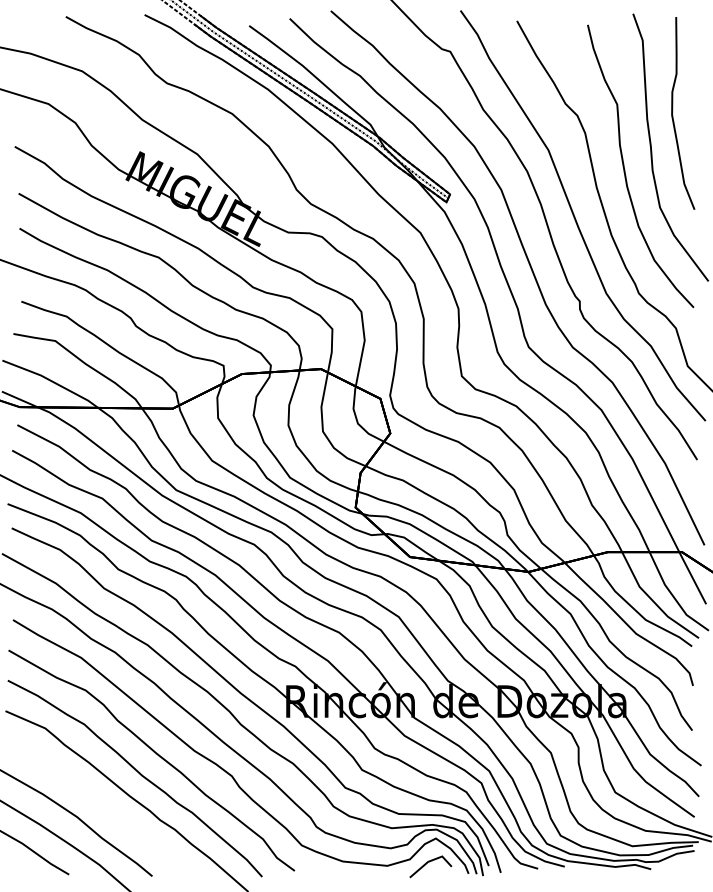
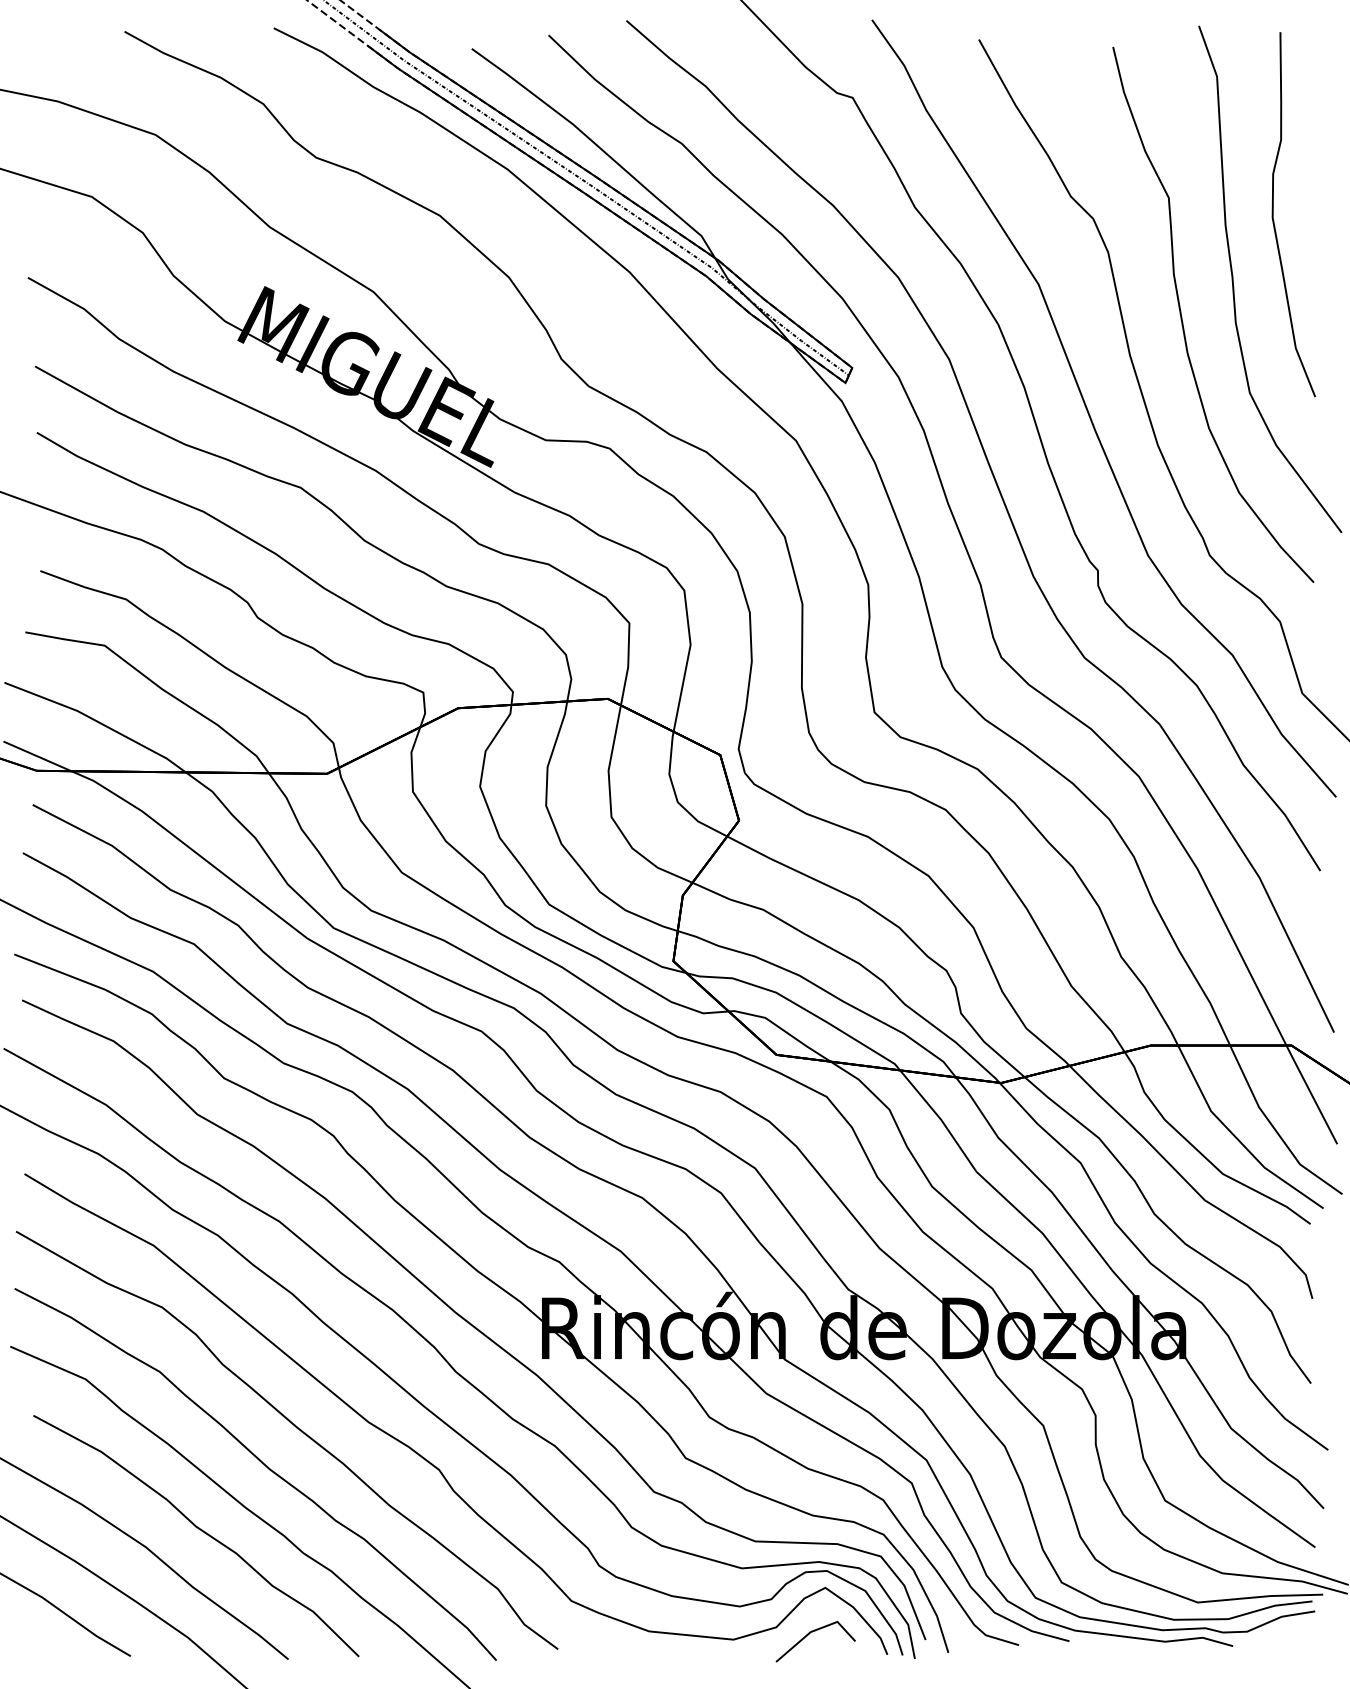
part: (103, 811) -> (195, 1536), added

